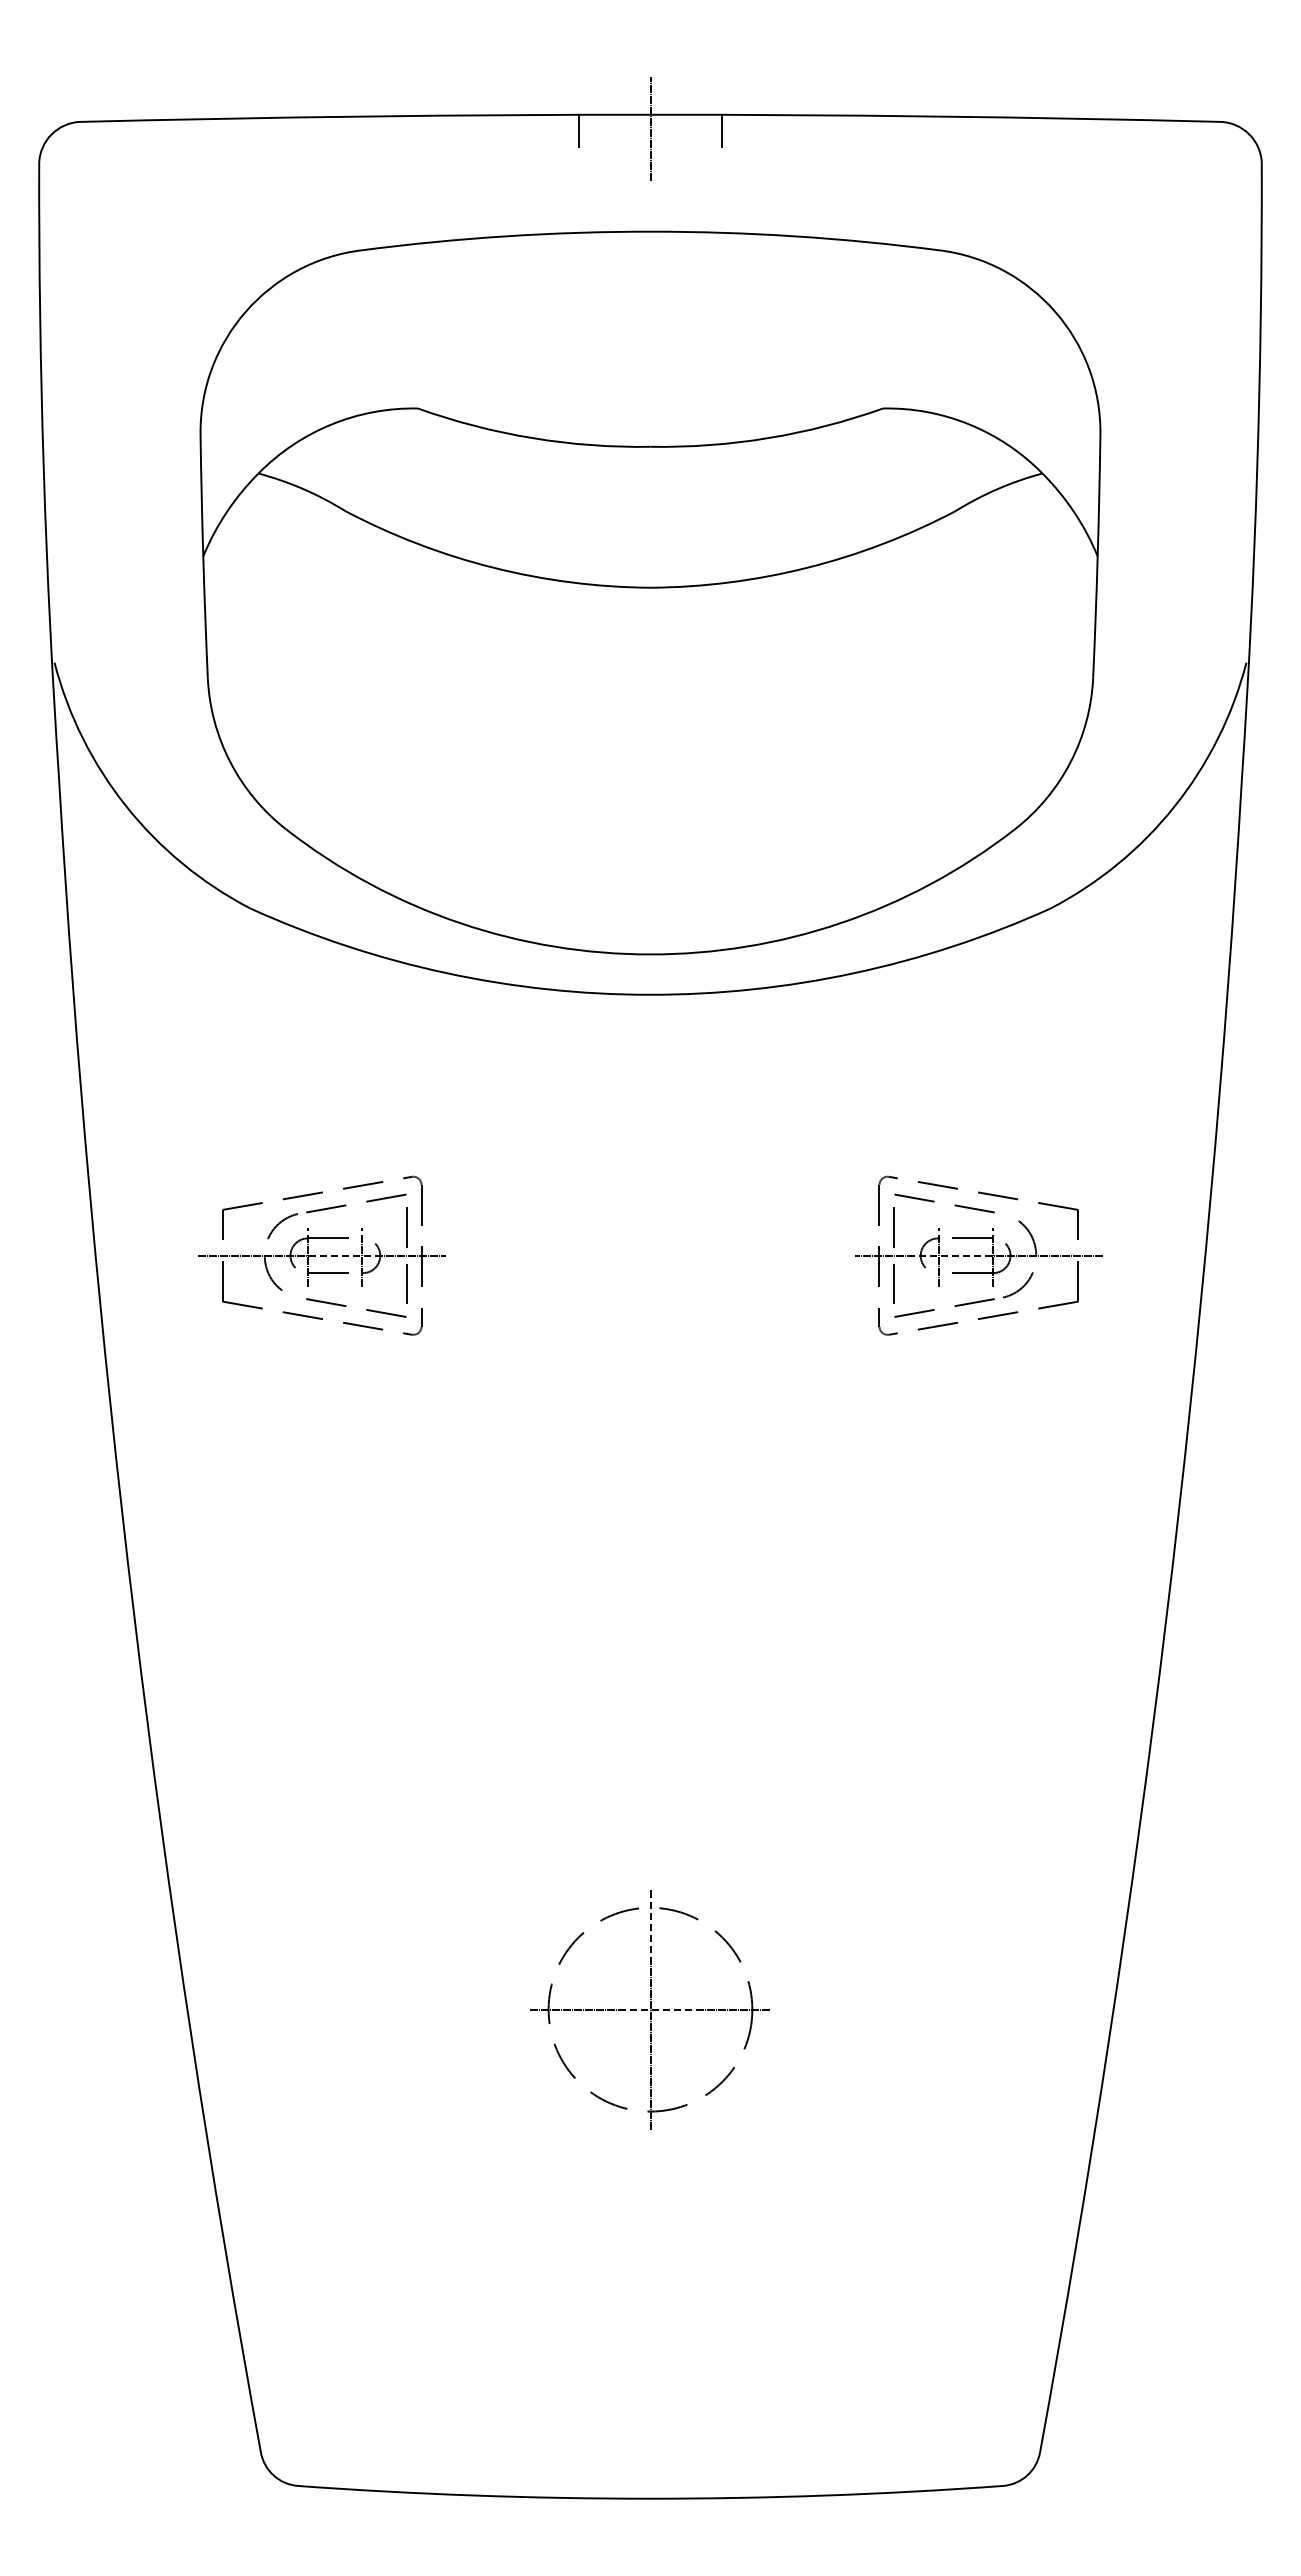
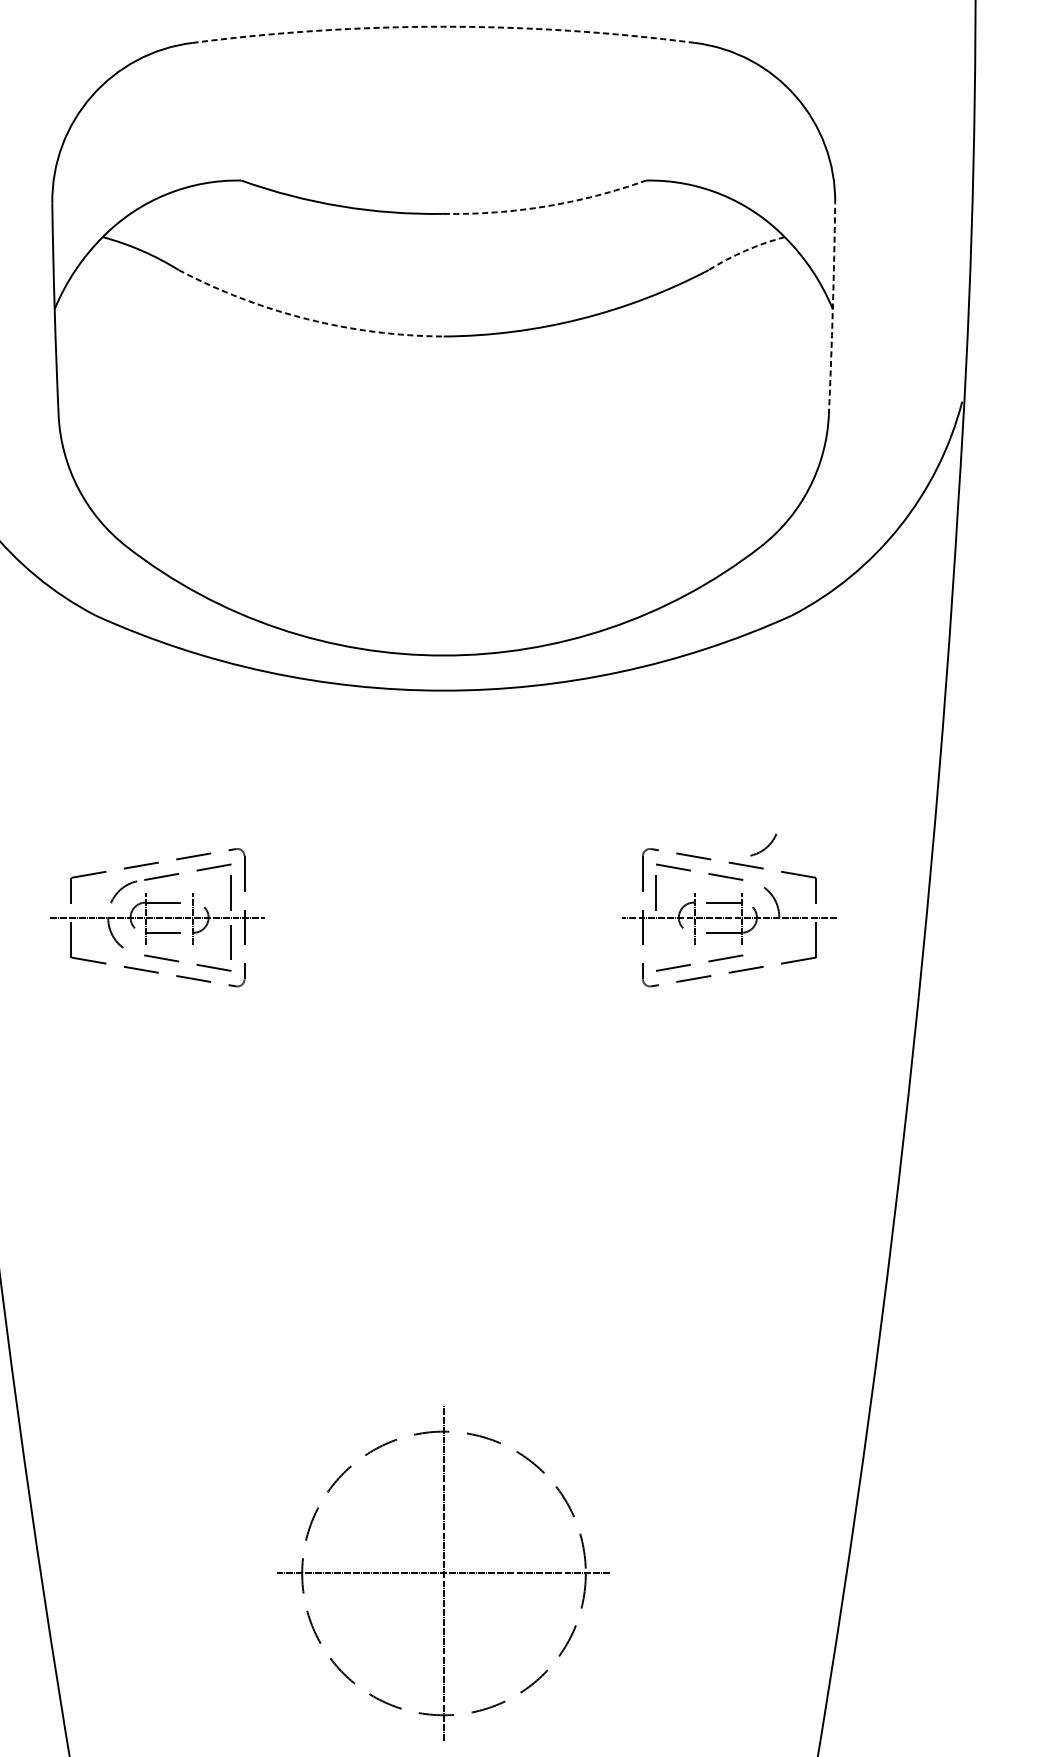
arc: (650, 231) -> (443, 26), solid -> dashed
arc: (768, 438) -> (546, 206), solid -> dashed
arc: (997, 489) -> (745, 251), solid -> dashed
arc: (1097, 556) -> (832, 309), solid -> dashed
arc: (493, 567) -> (307, 318), solid -> dashed
line: (893, 1283) -> (655, 941), removed
arc: (1020, 1287) -> (765, 846), moved
part: (649, 2009) -> (442, 1573), size x1.6

